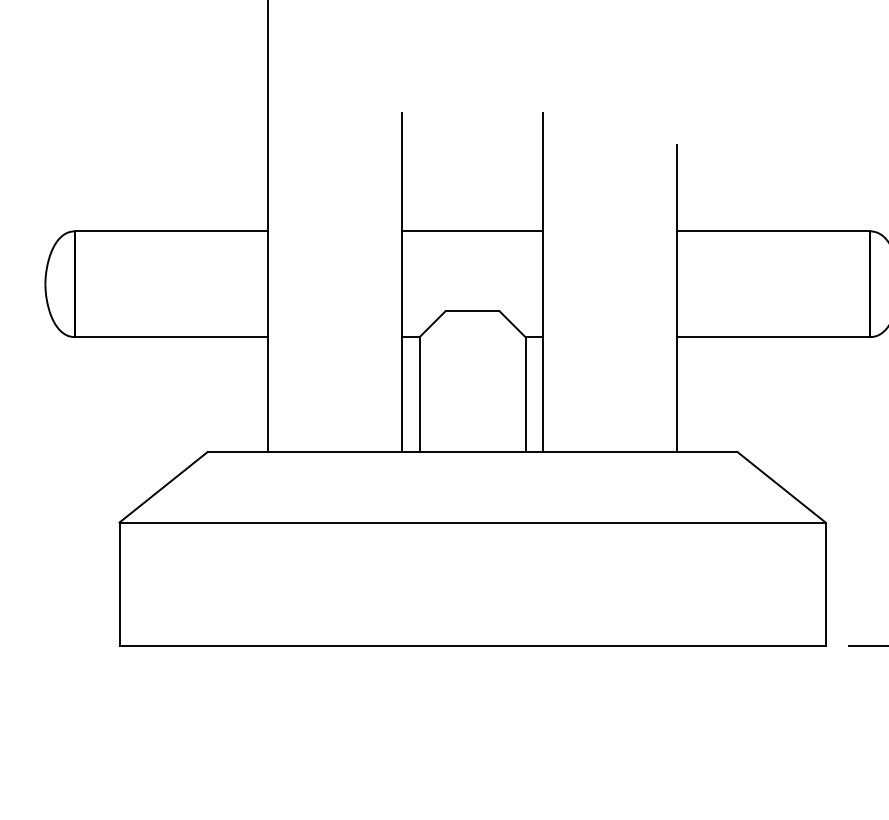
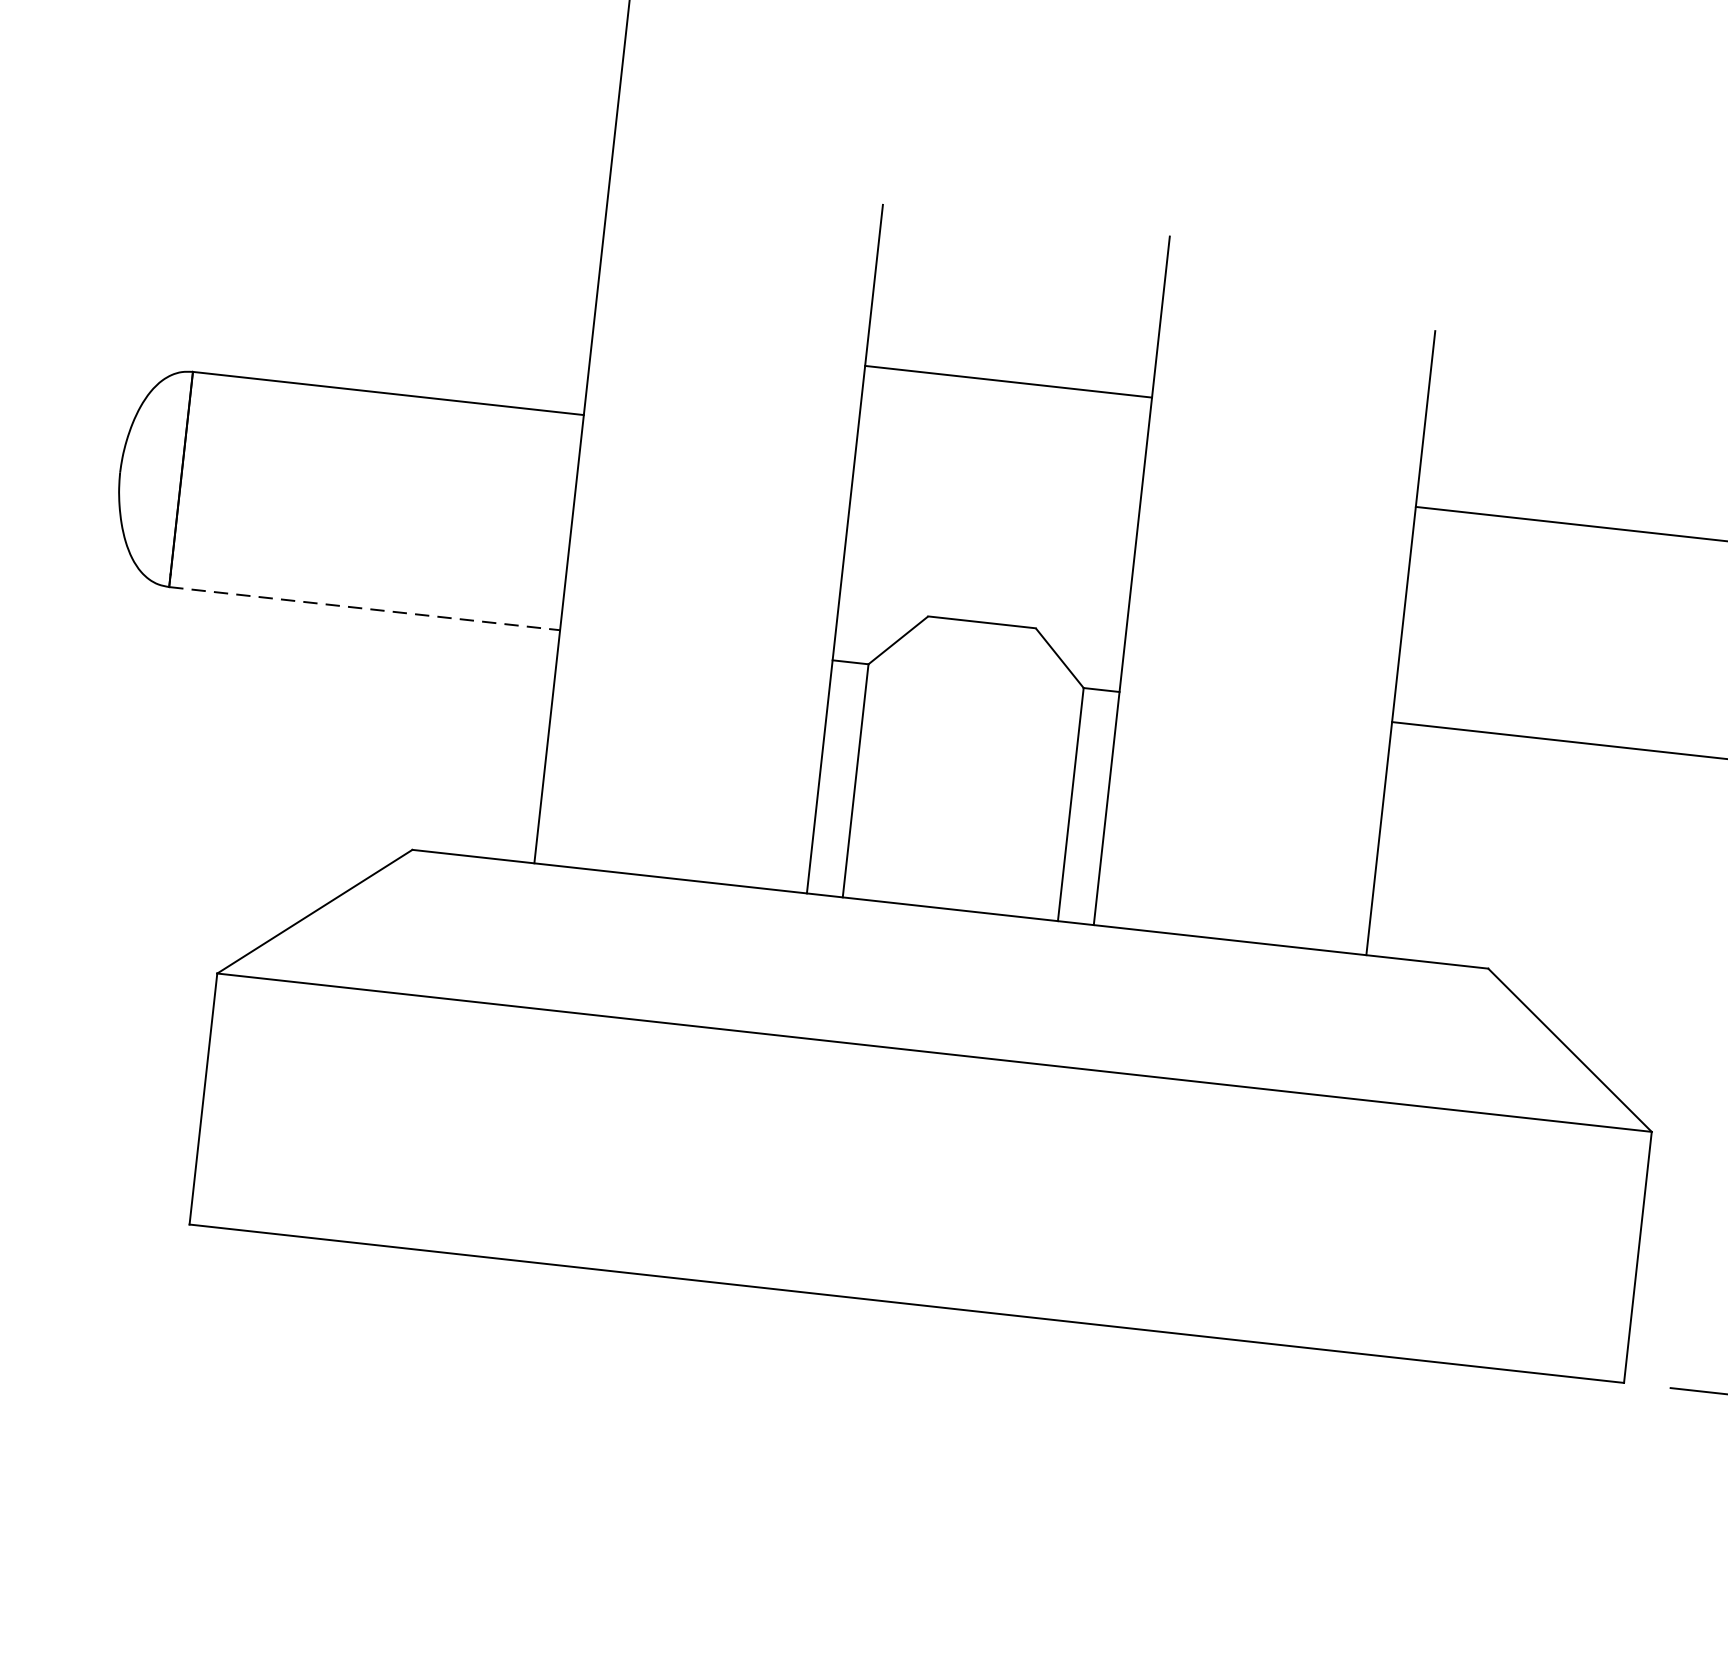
line: (472, 231) -> (1008, 382), moved
line: (172, 337) -> (366, 609), solid -> dashed

